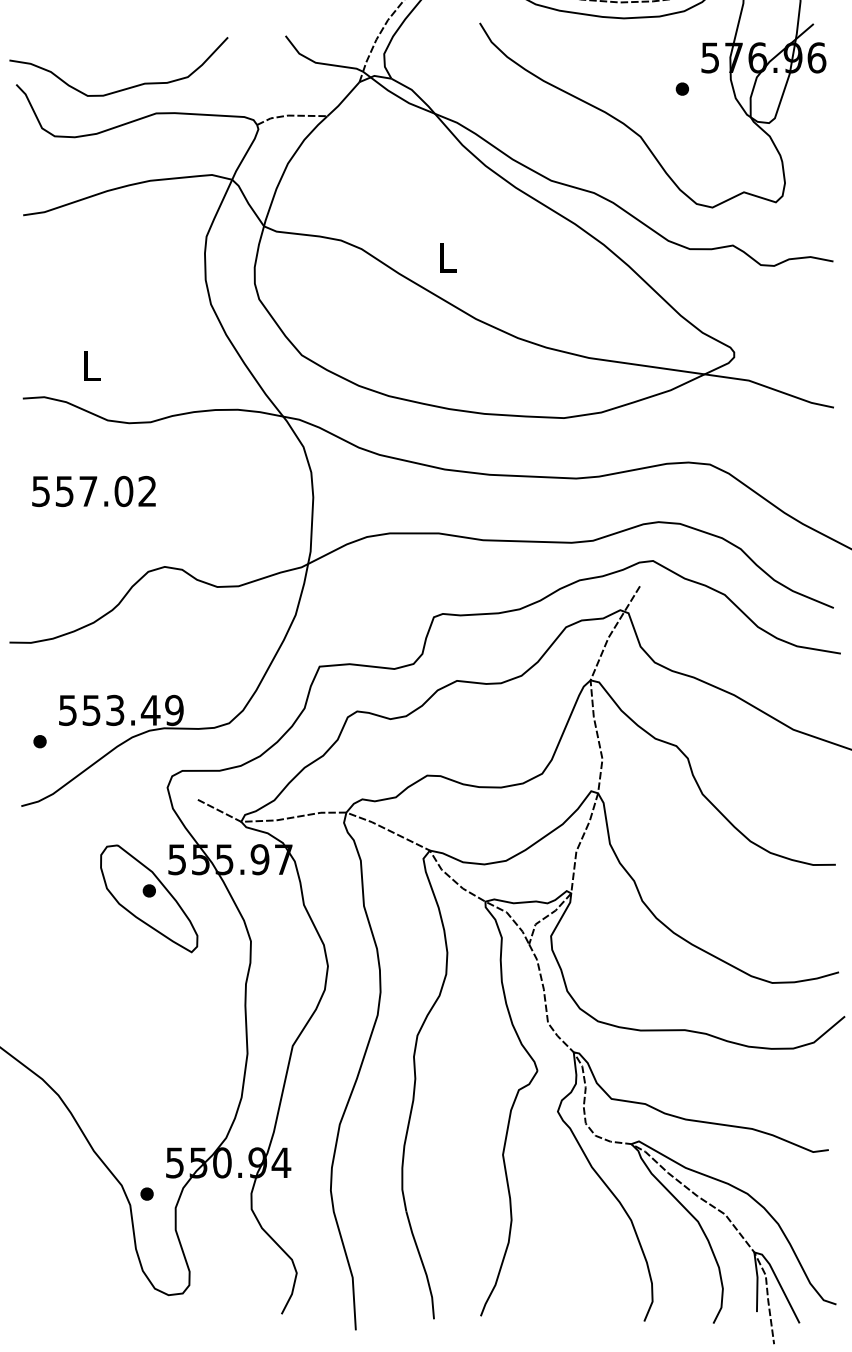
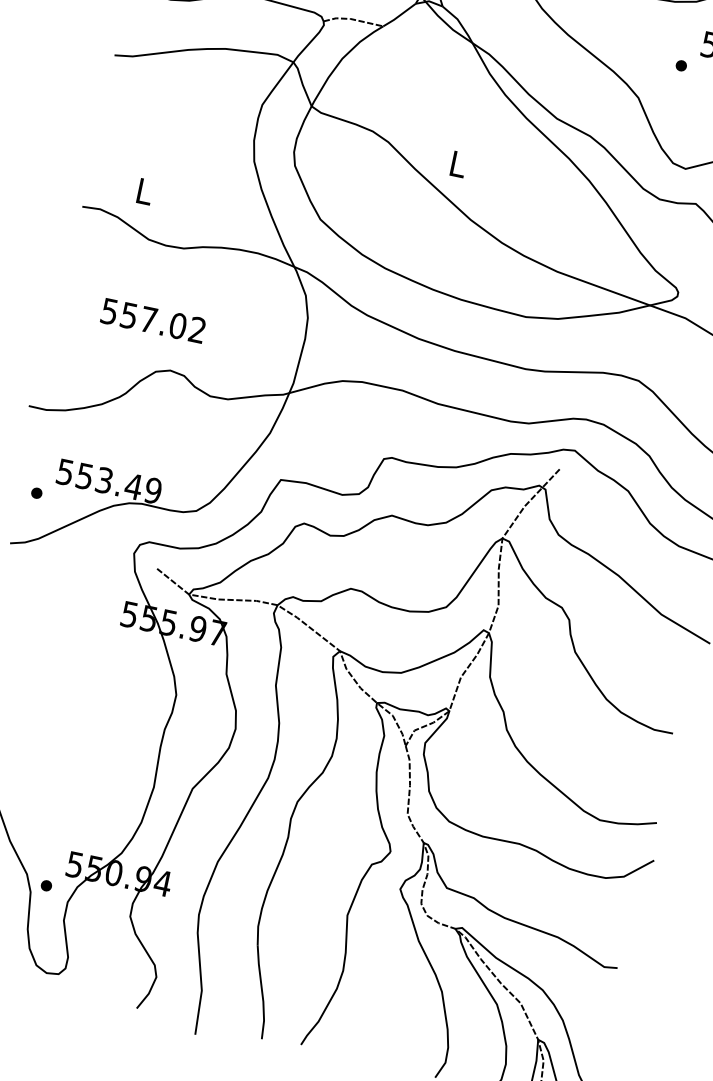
text: (93, 491) -> (152, 320), moved
part: (149, 898) -> (99, 641), removed

